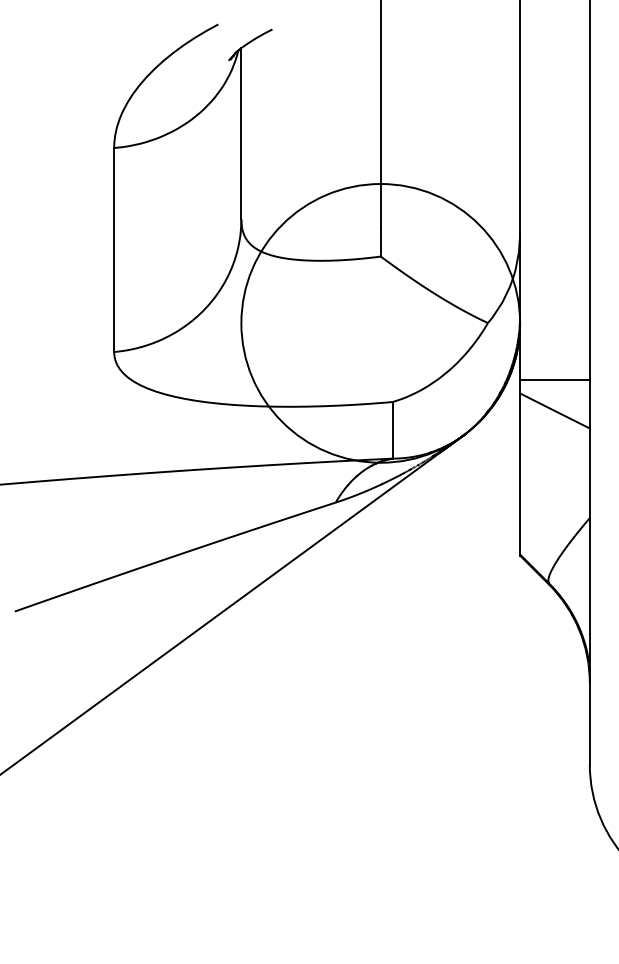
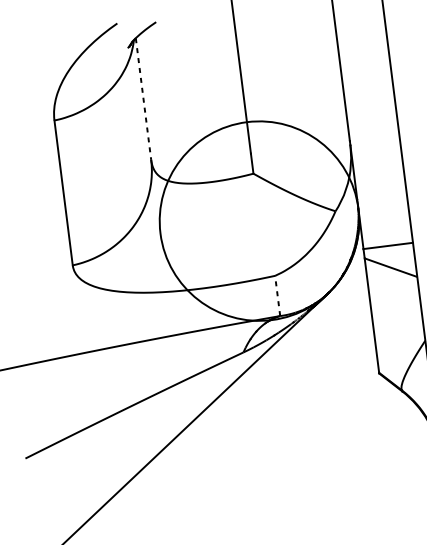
line: (241, 133) -> (143, 98), solid -> dashed
line: (392, 429) -> (277, 295), solid -> dashed

